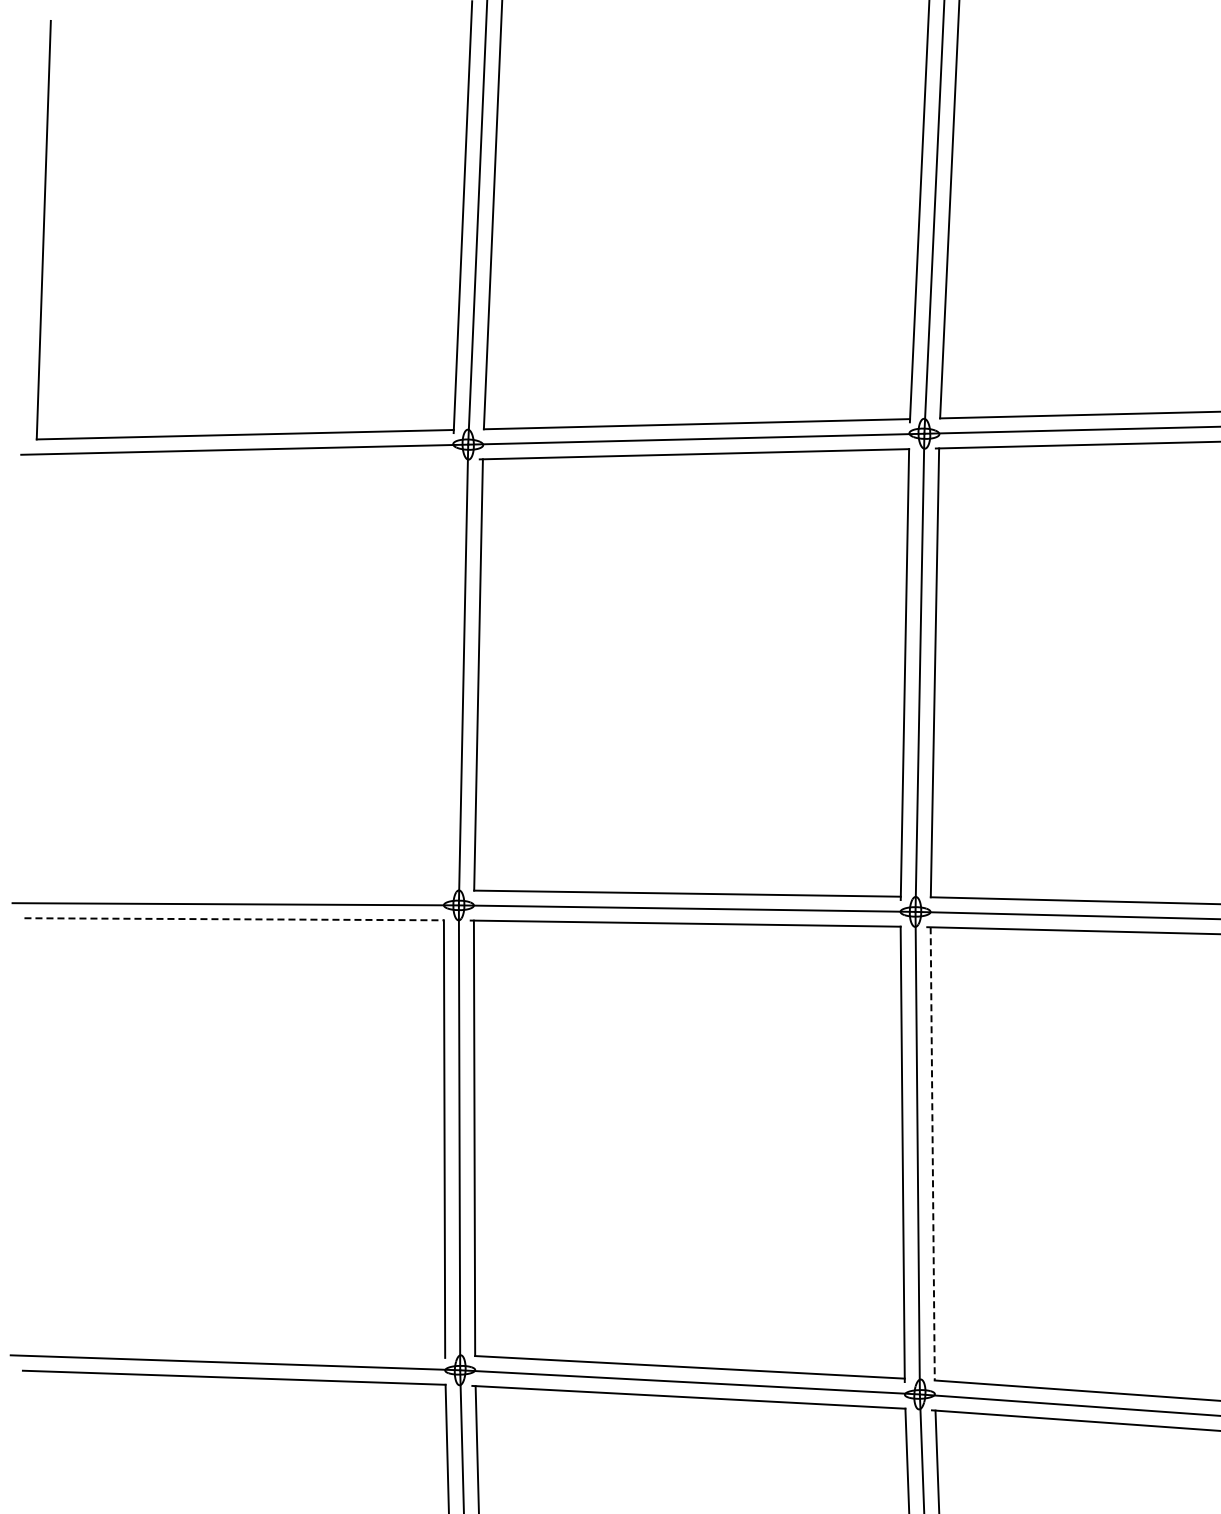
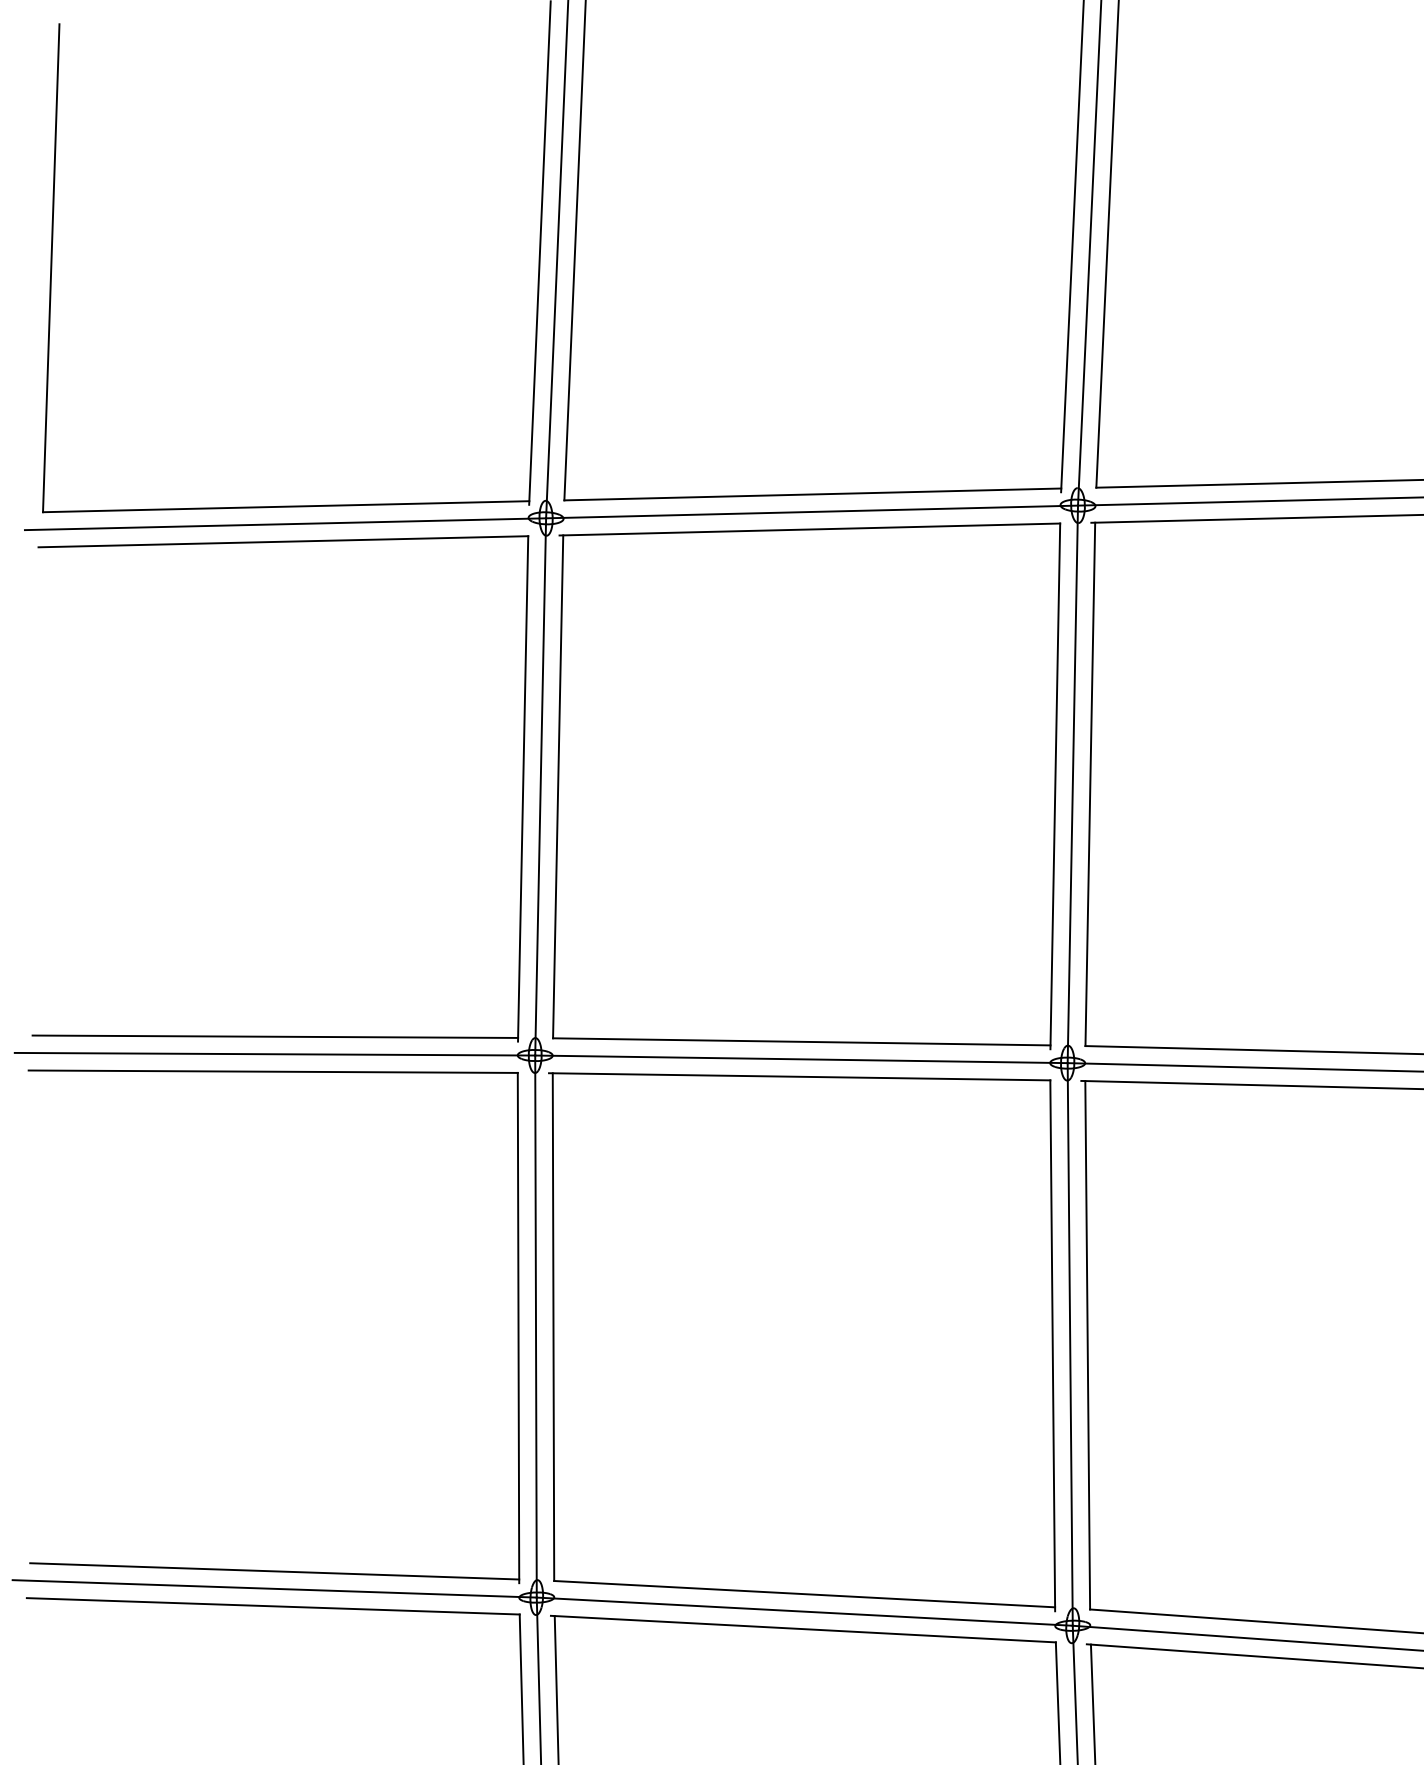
part: (447, 676) -> (521, 788), added
line: (234, 919) -> (273, 1071), dashed -> solid
line: (932, 1153) -> (1087, 1344), dashed -> solid
line: (235, 1347) -> (274, 1571), added

